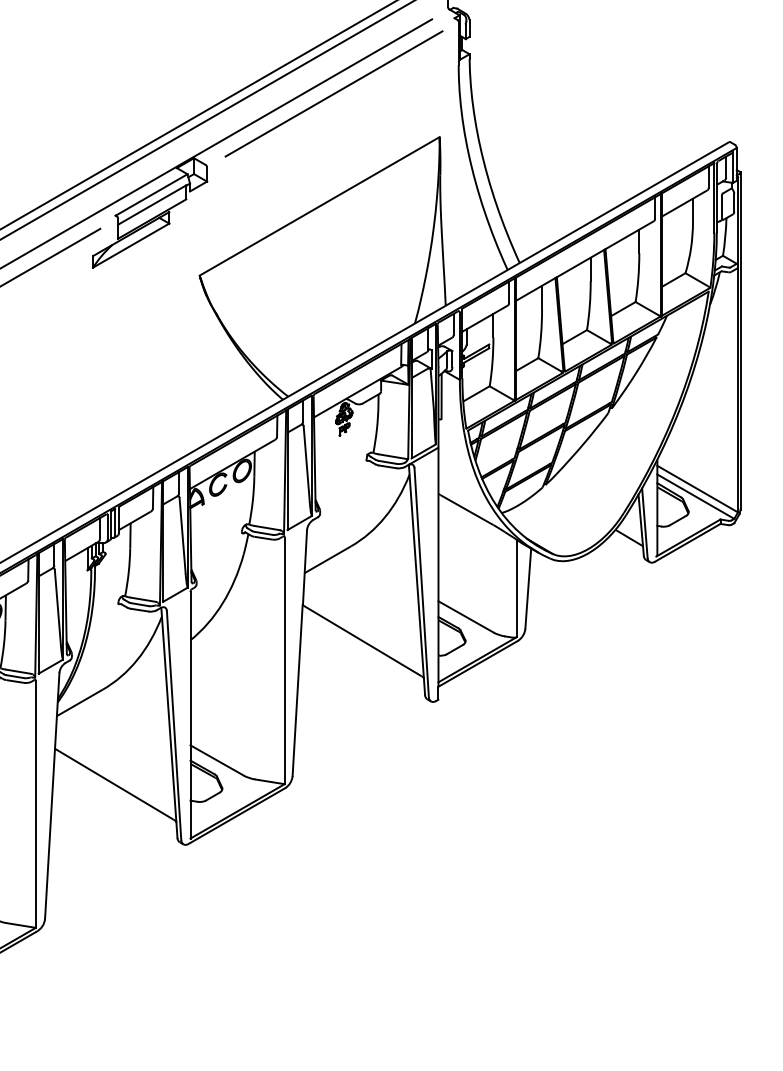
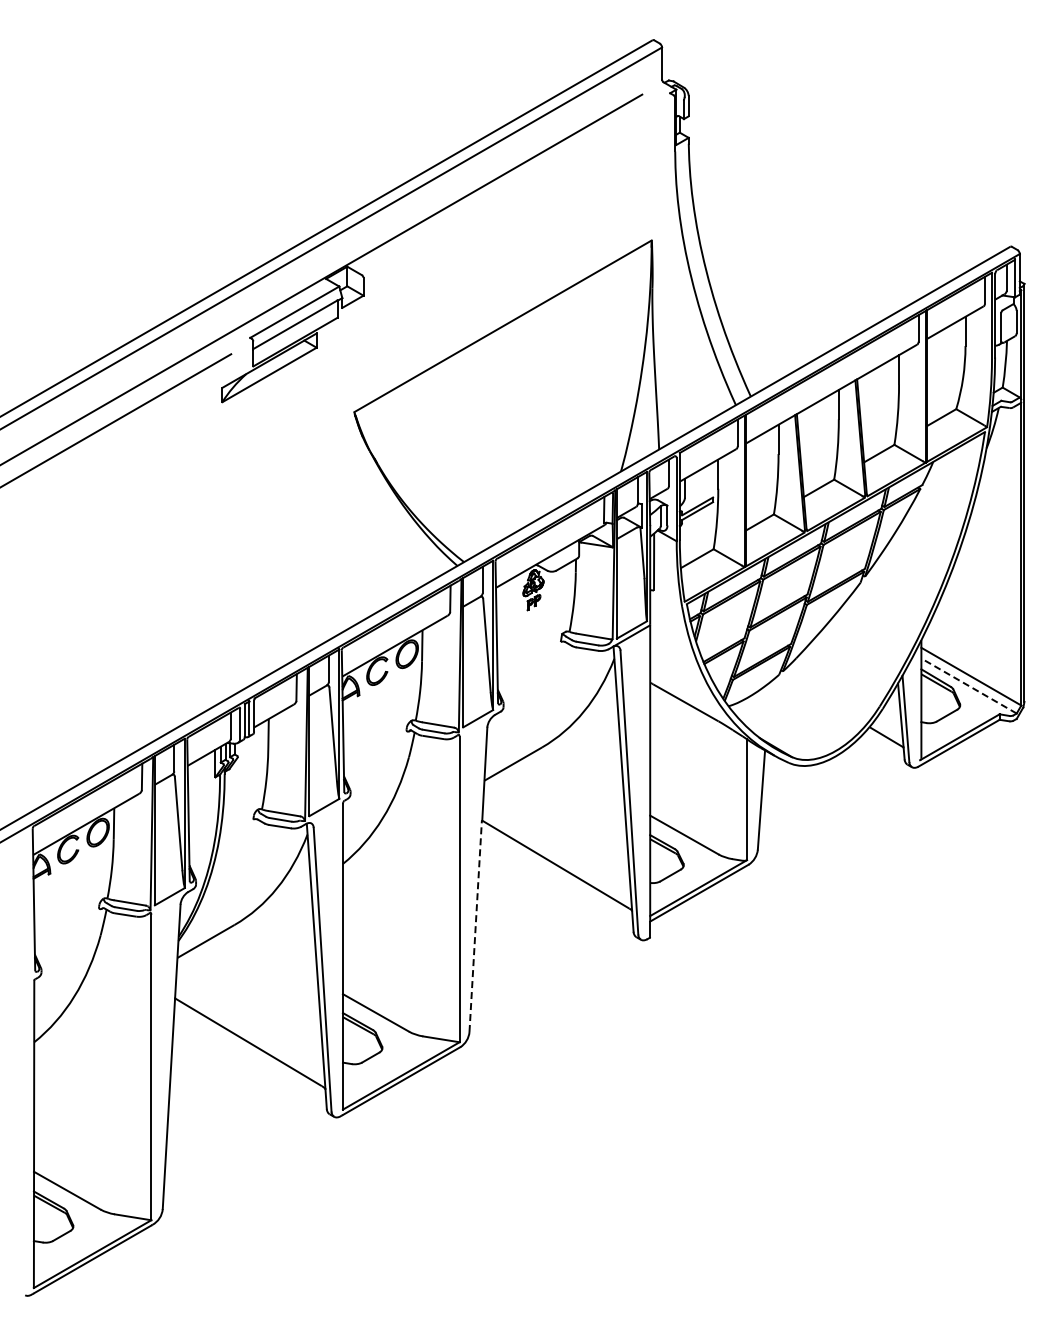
line: (333, 93) -> (520, 186), removed
line: (695, 496) -> (968, 685), solid -> dashed
line: (297, 690) -> (475, 926), solid -> dashed

